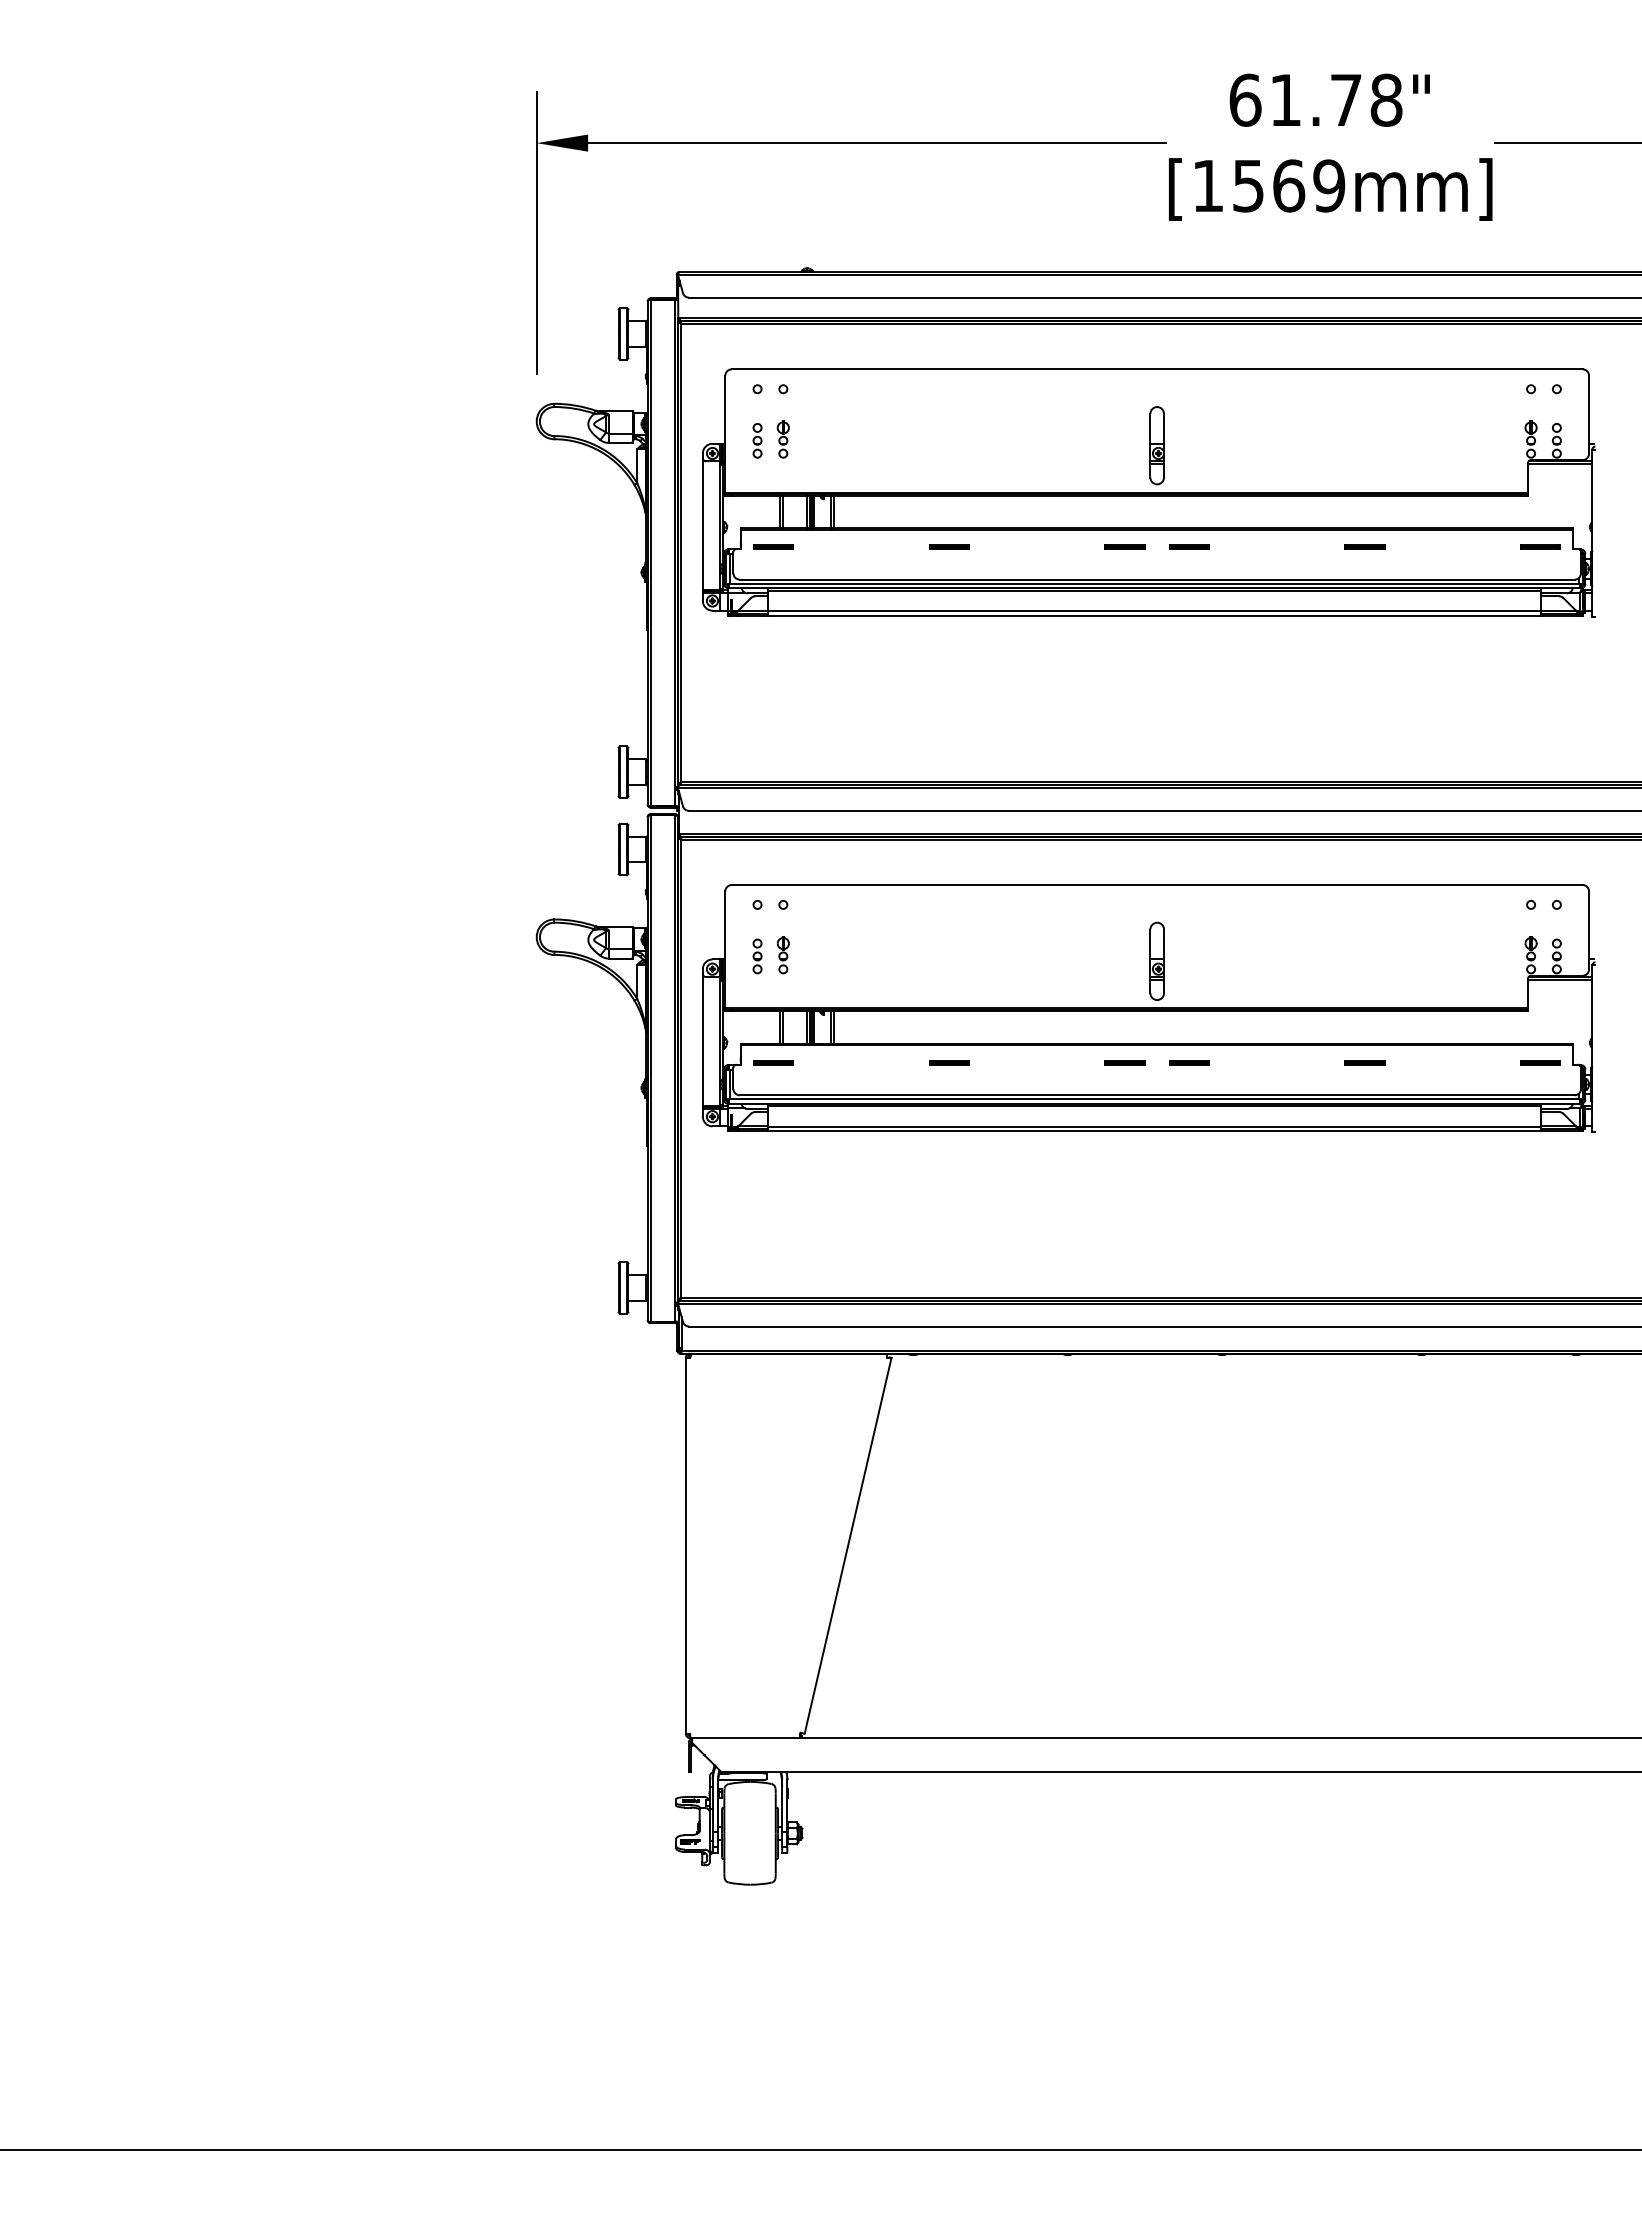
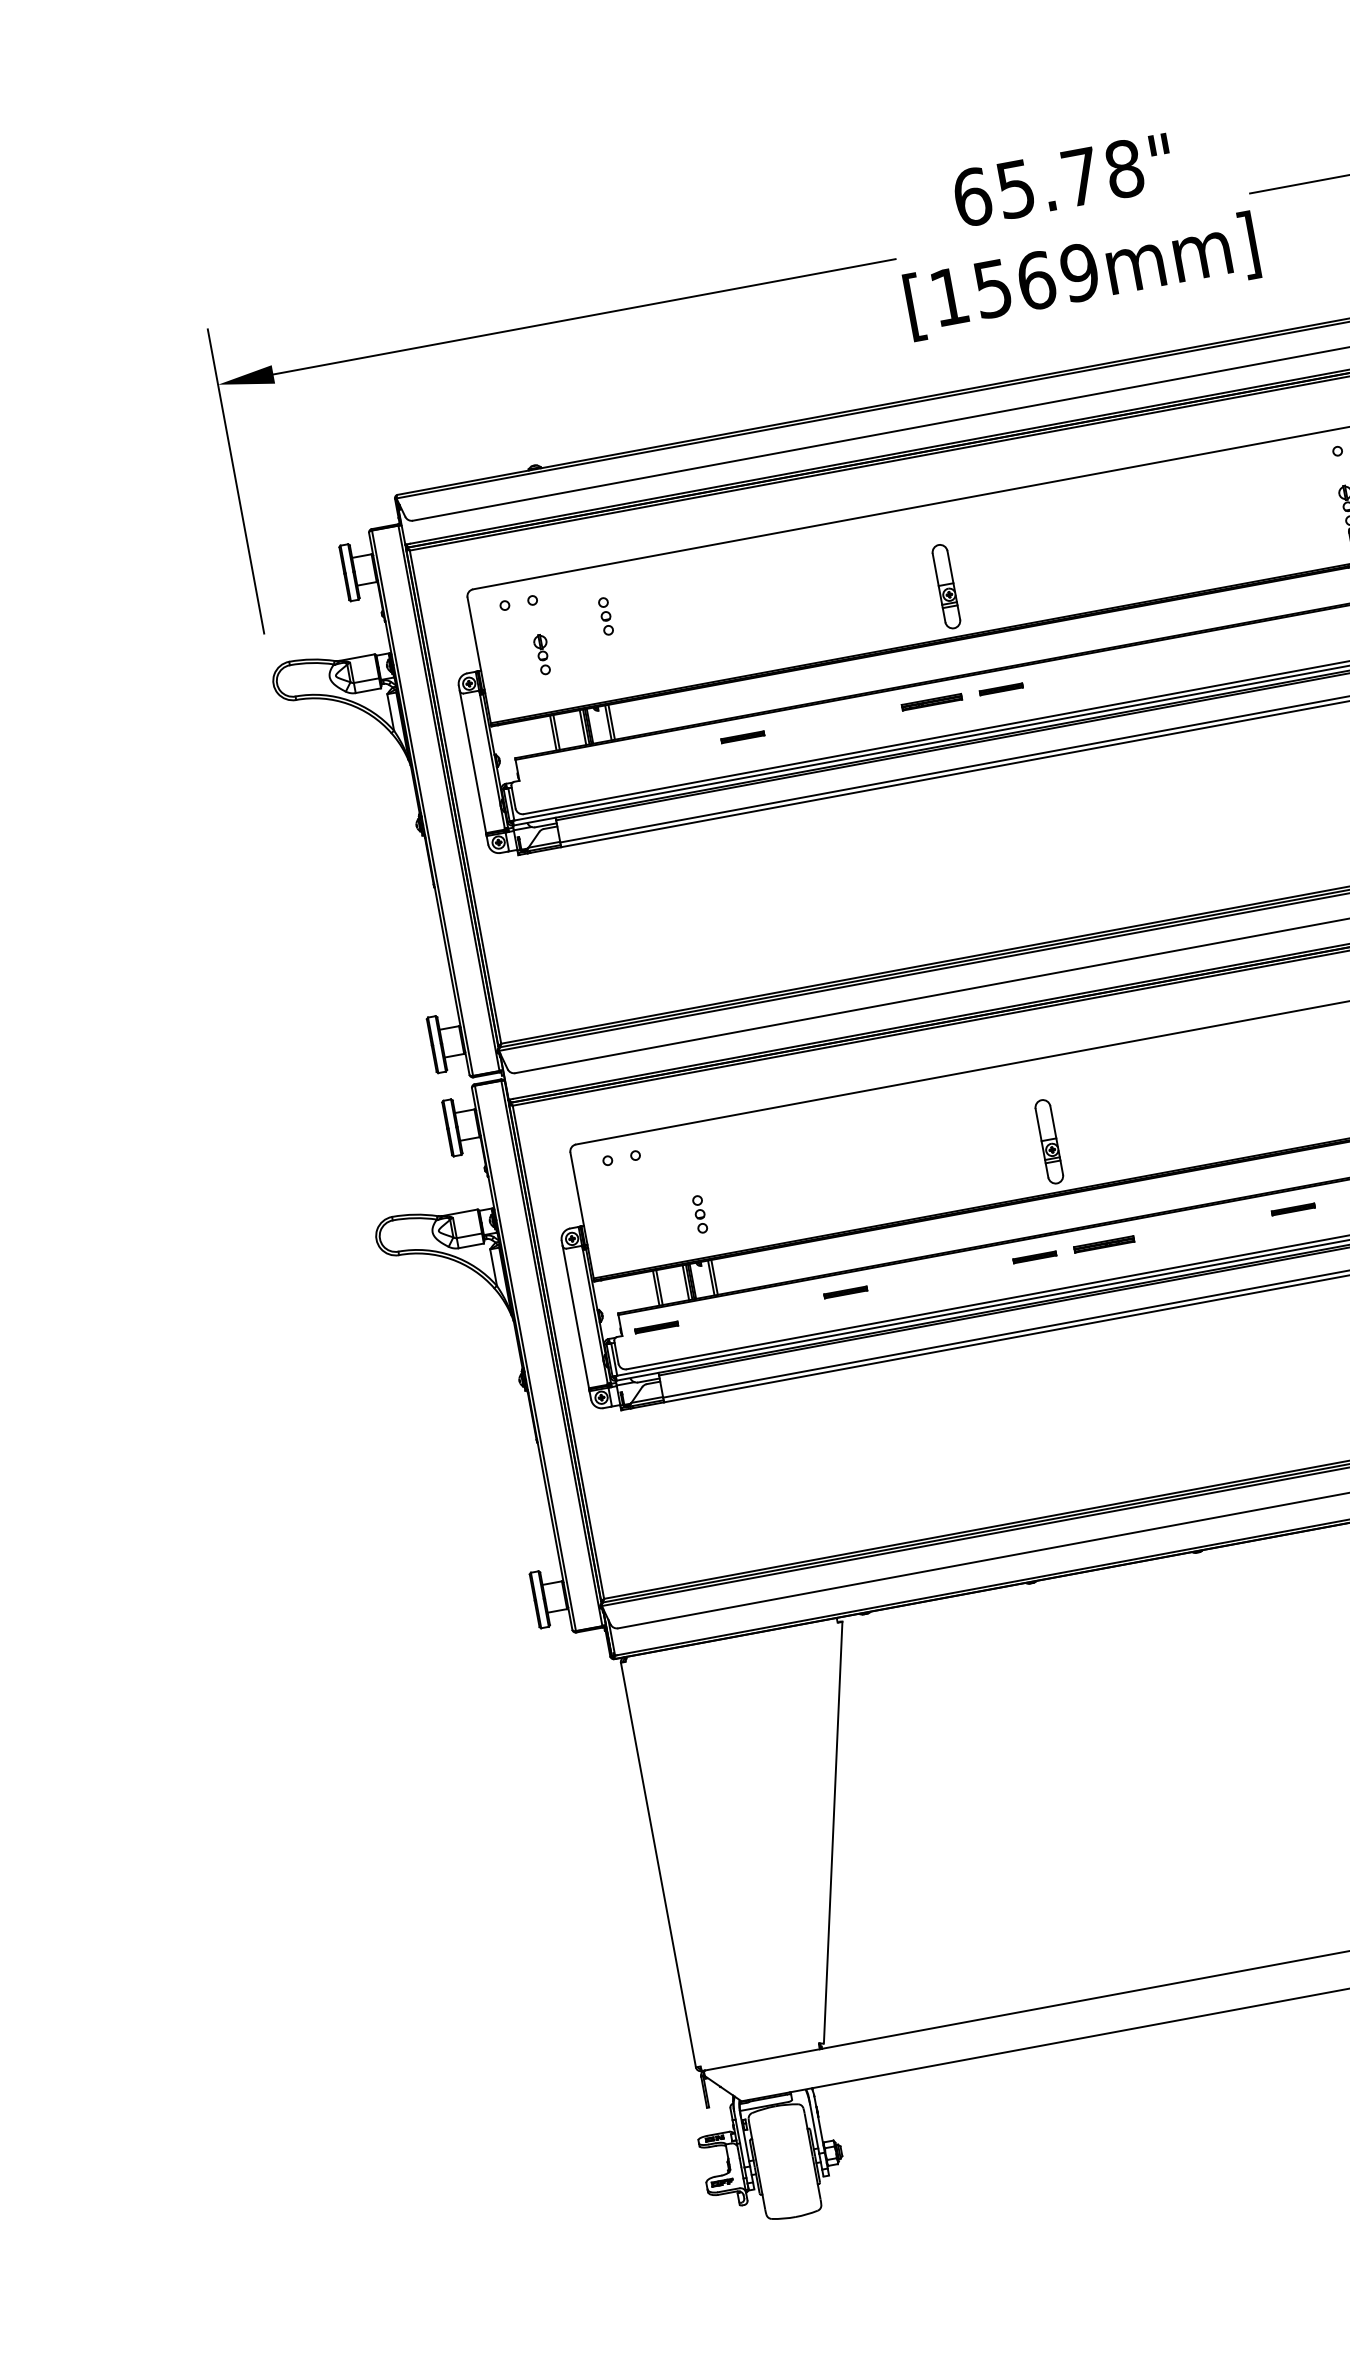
text: (1285, 100) -> (1015, 189), 61.78" -> 65.78"
part: (757, 440) -> (605, 616), moved
part: (773, 546) -> (553, 771), removed
part: (1124, 546) -> (931, 701), size x1.4
part: (1364, 546) -> (1189, 653), removed
part: (782, 955) -> (644, 1210), removed
part: (757, 956) -> (700, 1214), moved
part: (1189, 1062) -> (1104, 1244), size x1.4

